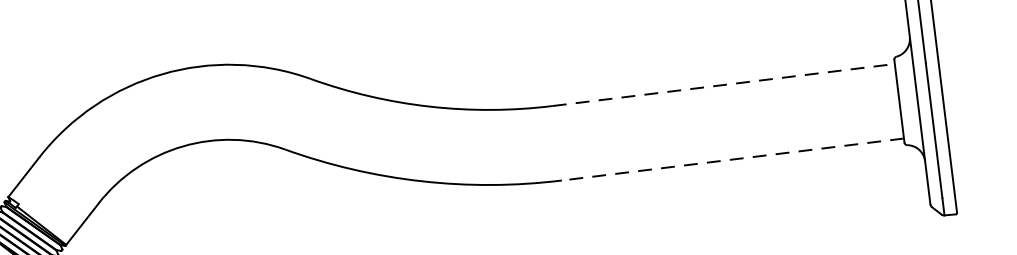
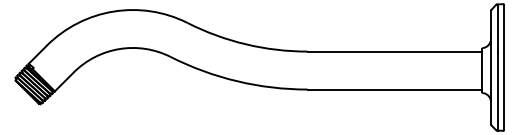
line: (725, 84) -> (395, 51), dashed -> solid
line: (732, 159) -> (394, 89), dashed -> solid

